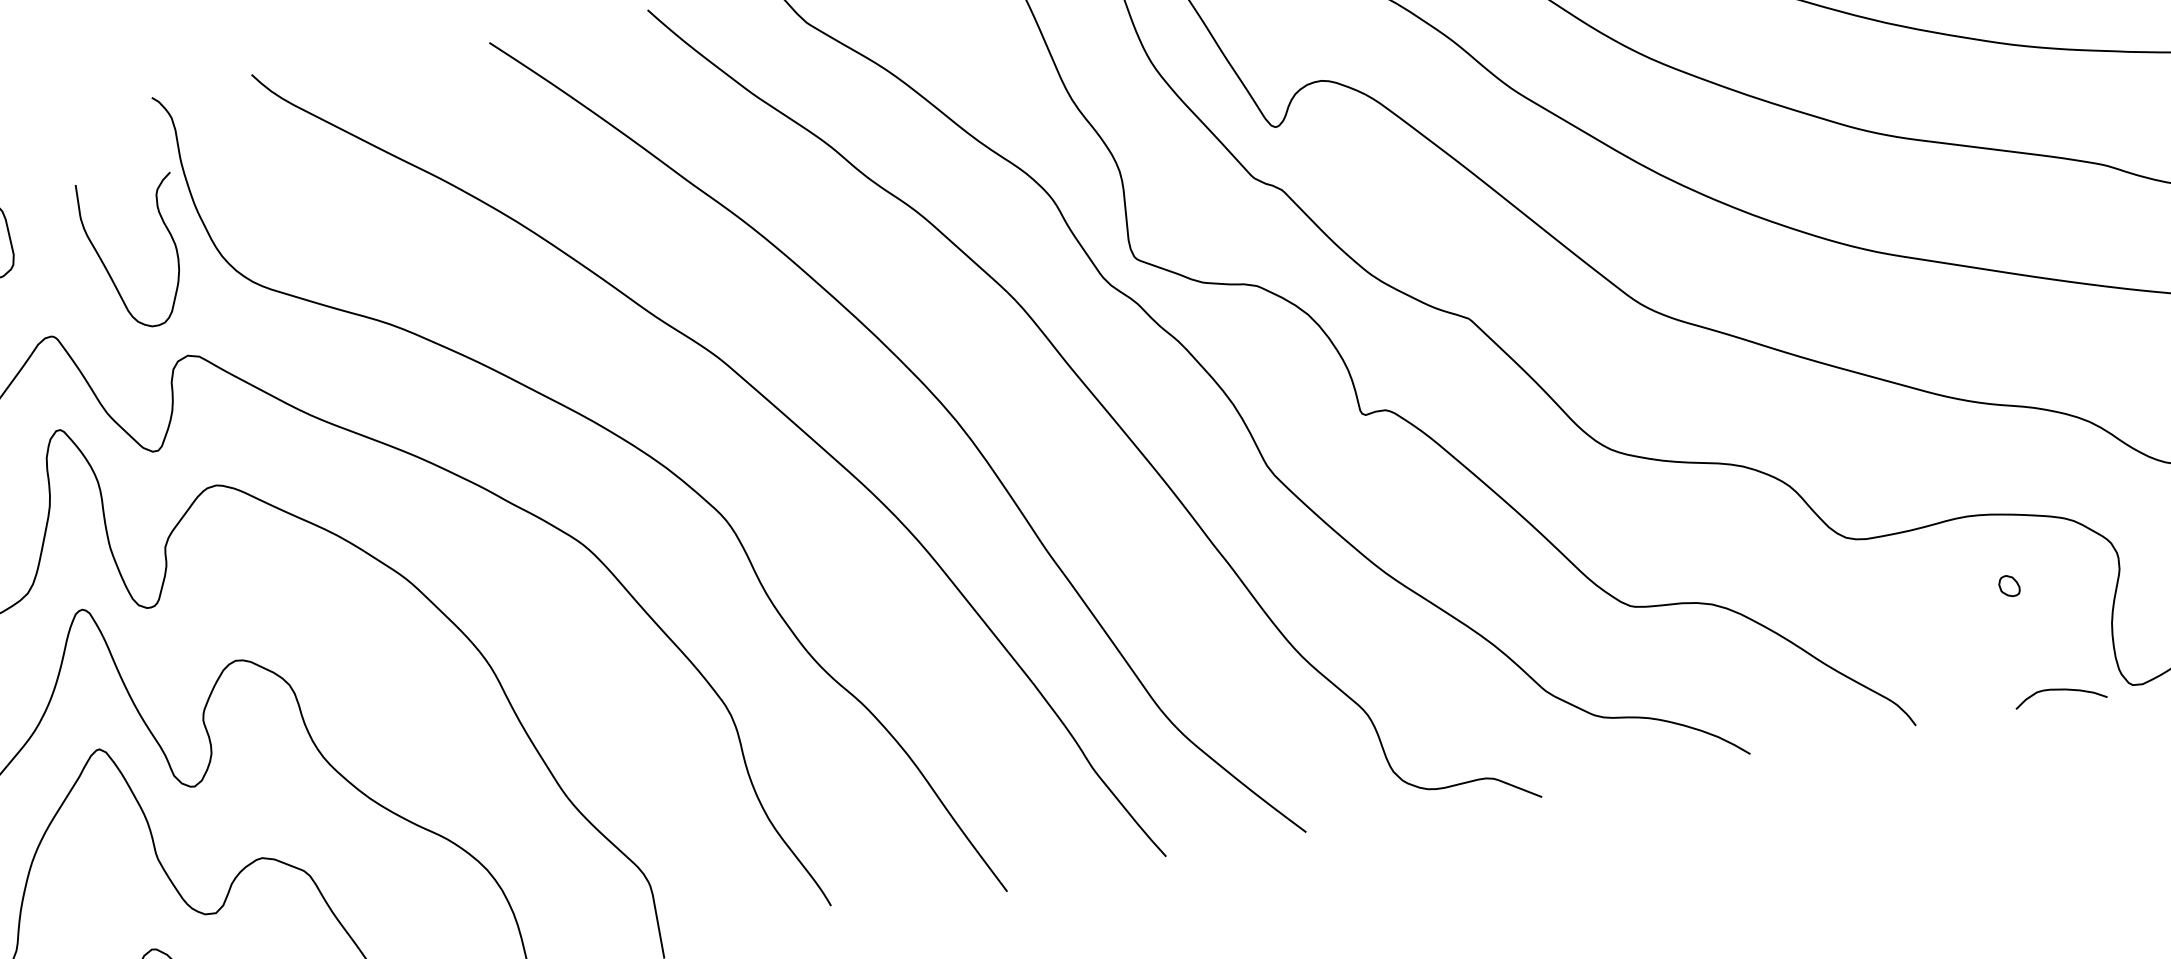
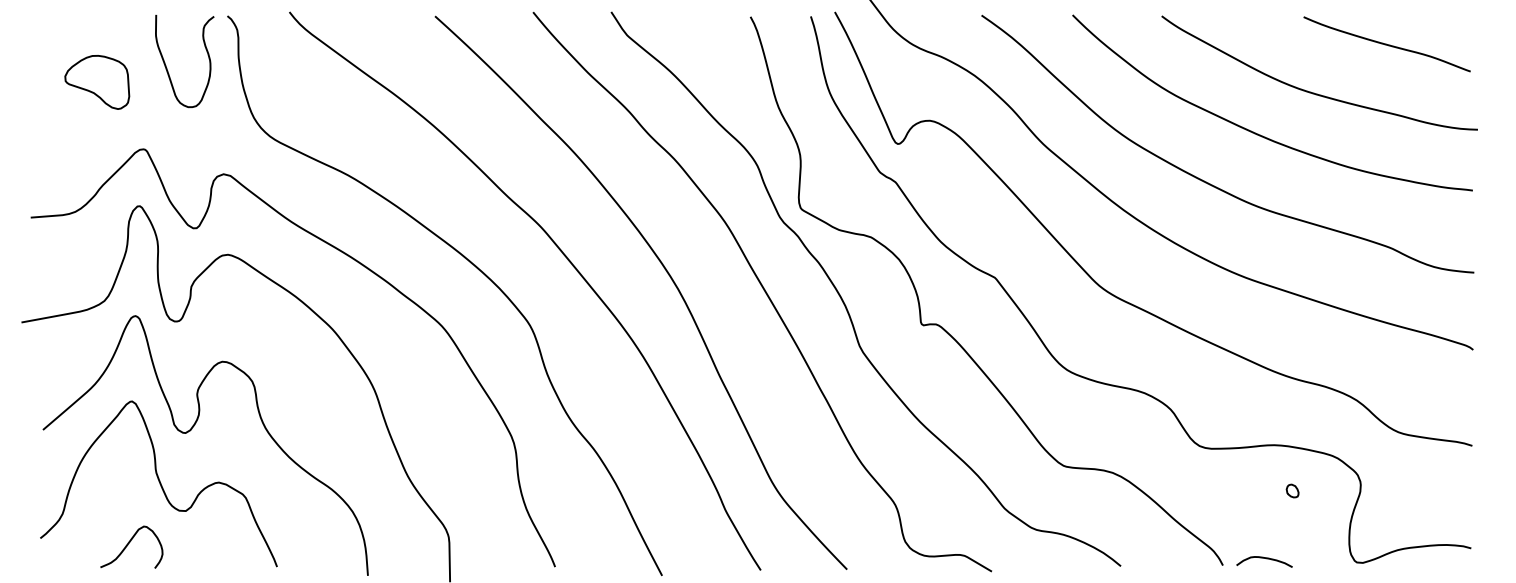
curve: (108, 269) -> (167, 68), moved
curve: (2063, 691) -> (1266, 559), moved

